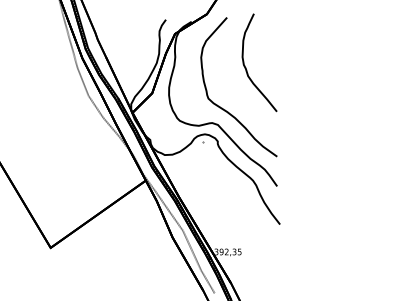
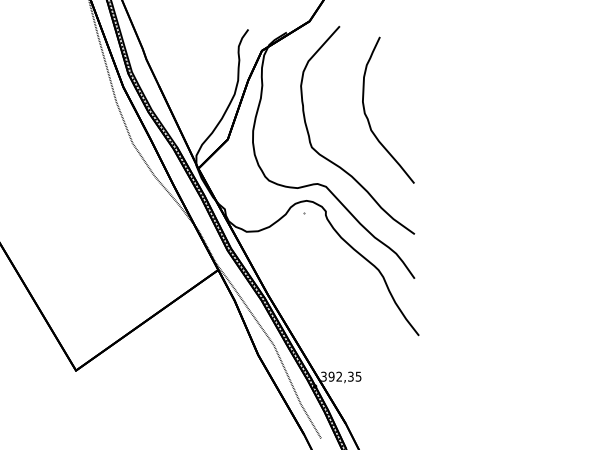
curve: (246, 67) -> (368, 117), moved

